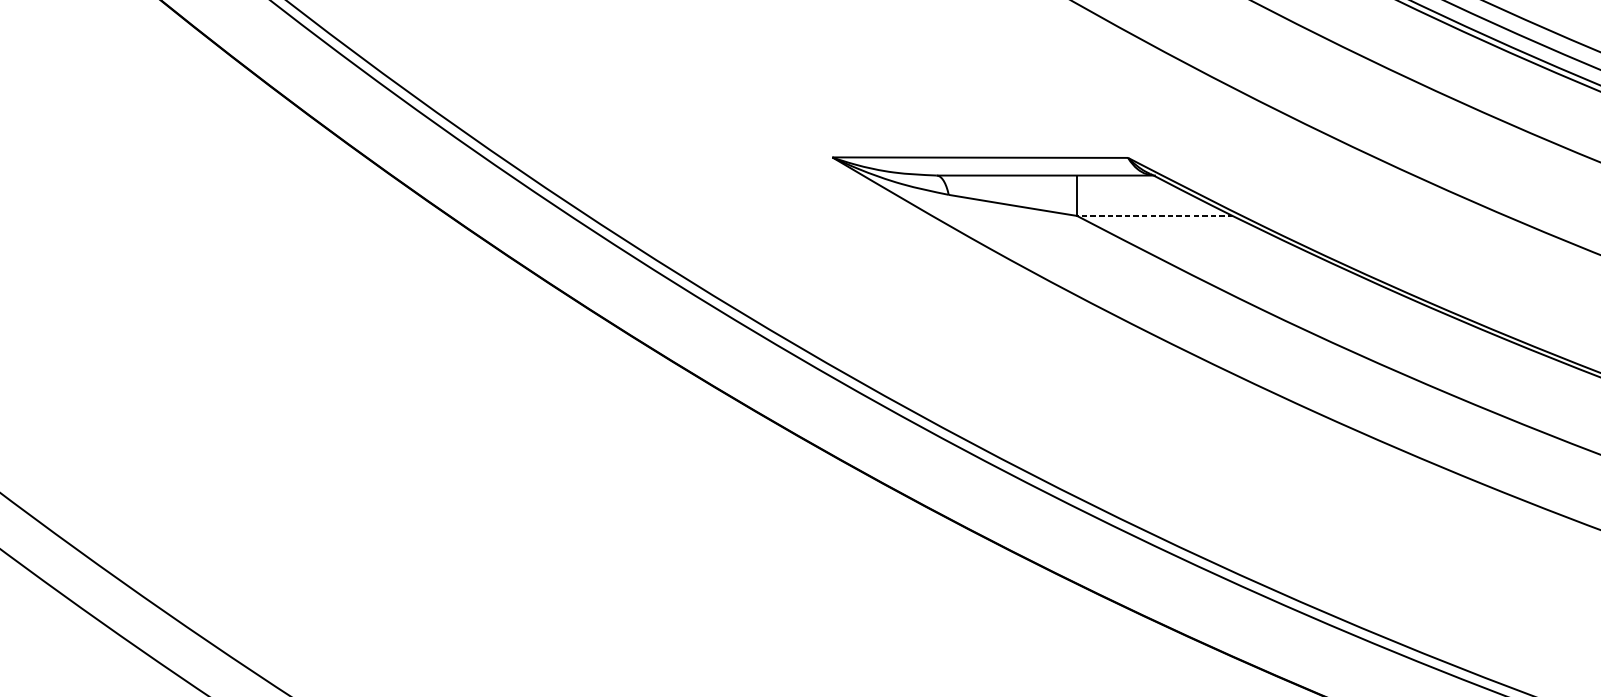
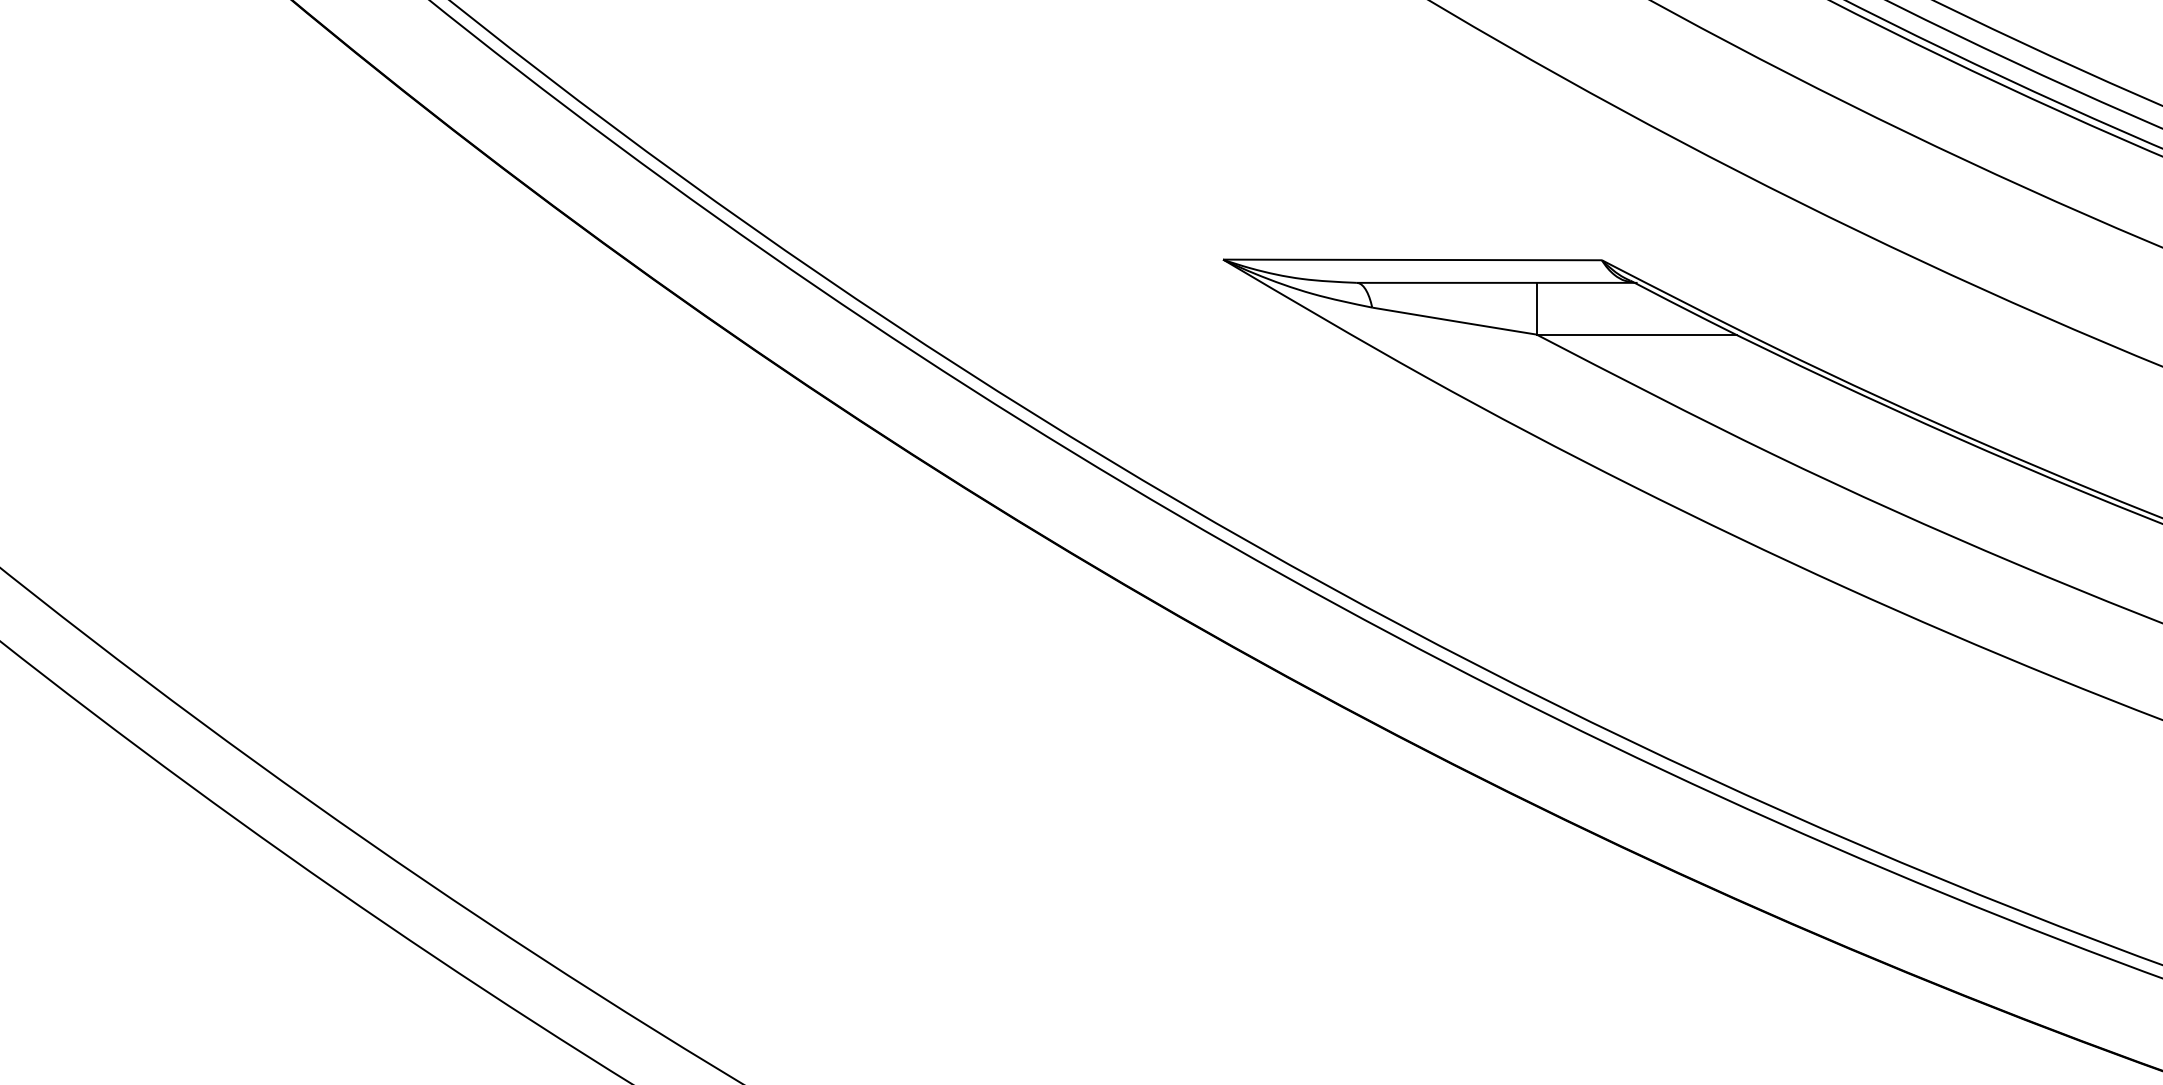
line: (1155, 215) -> (1636, 334), dashed -> solid

